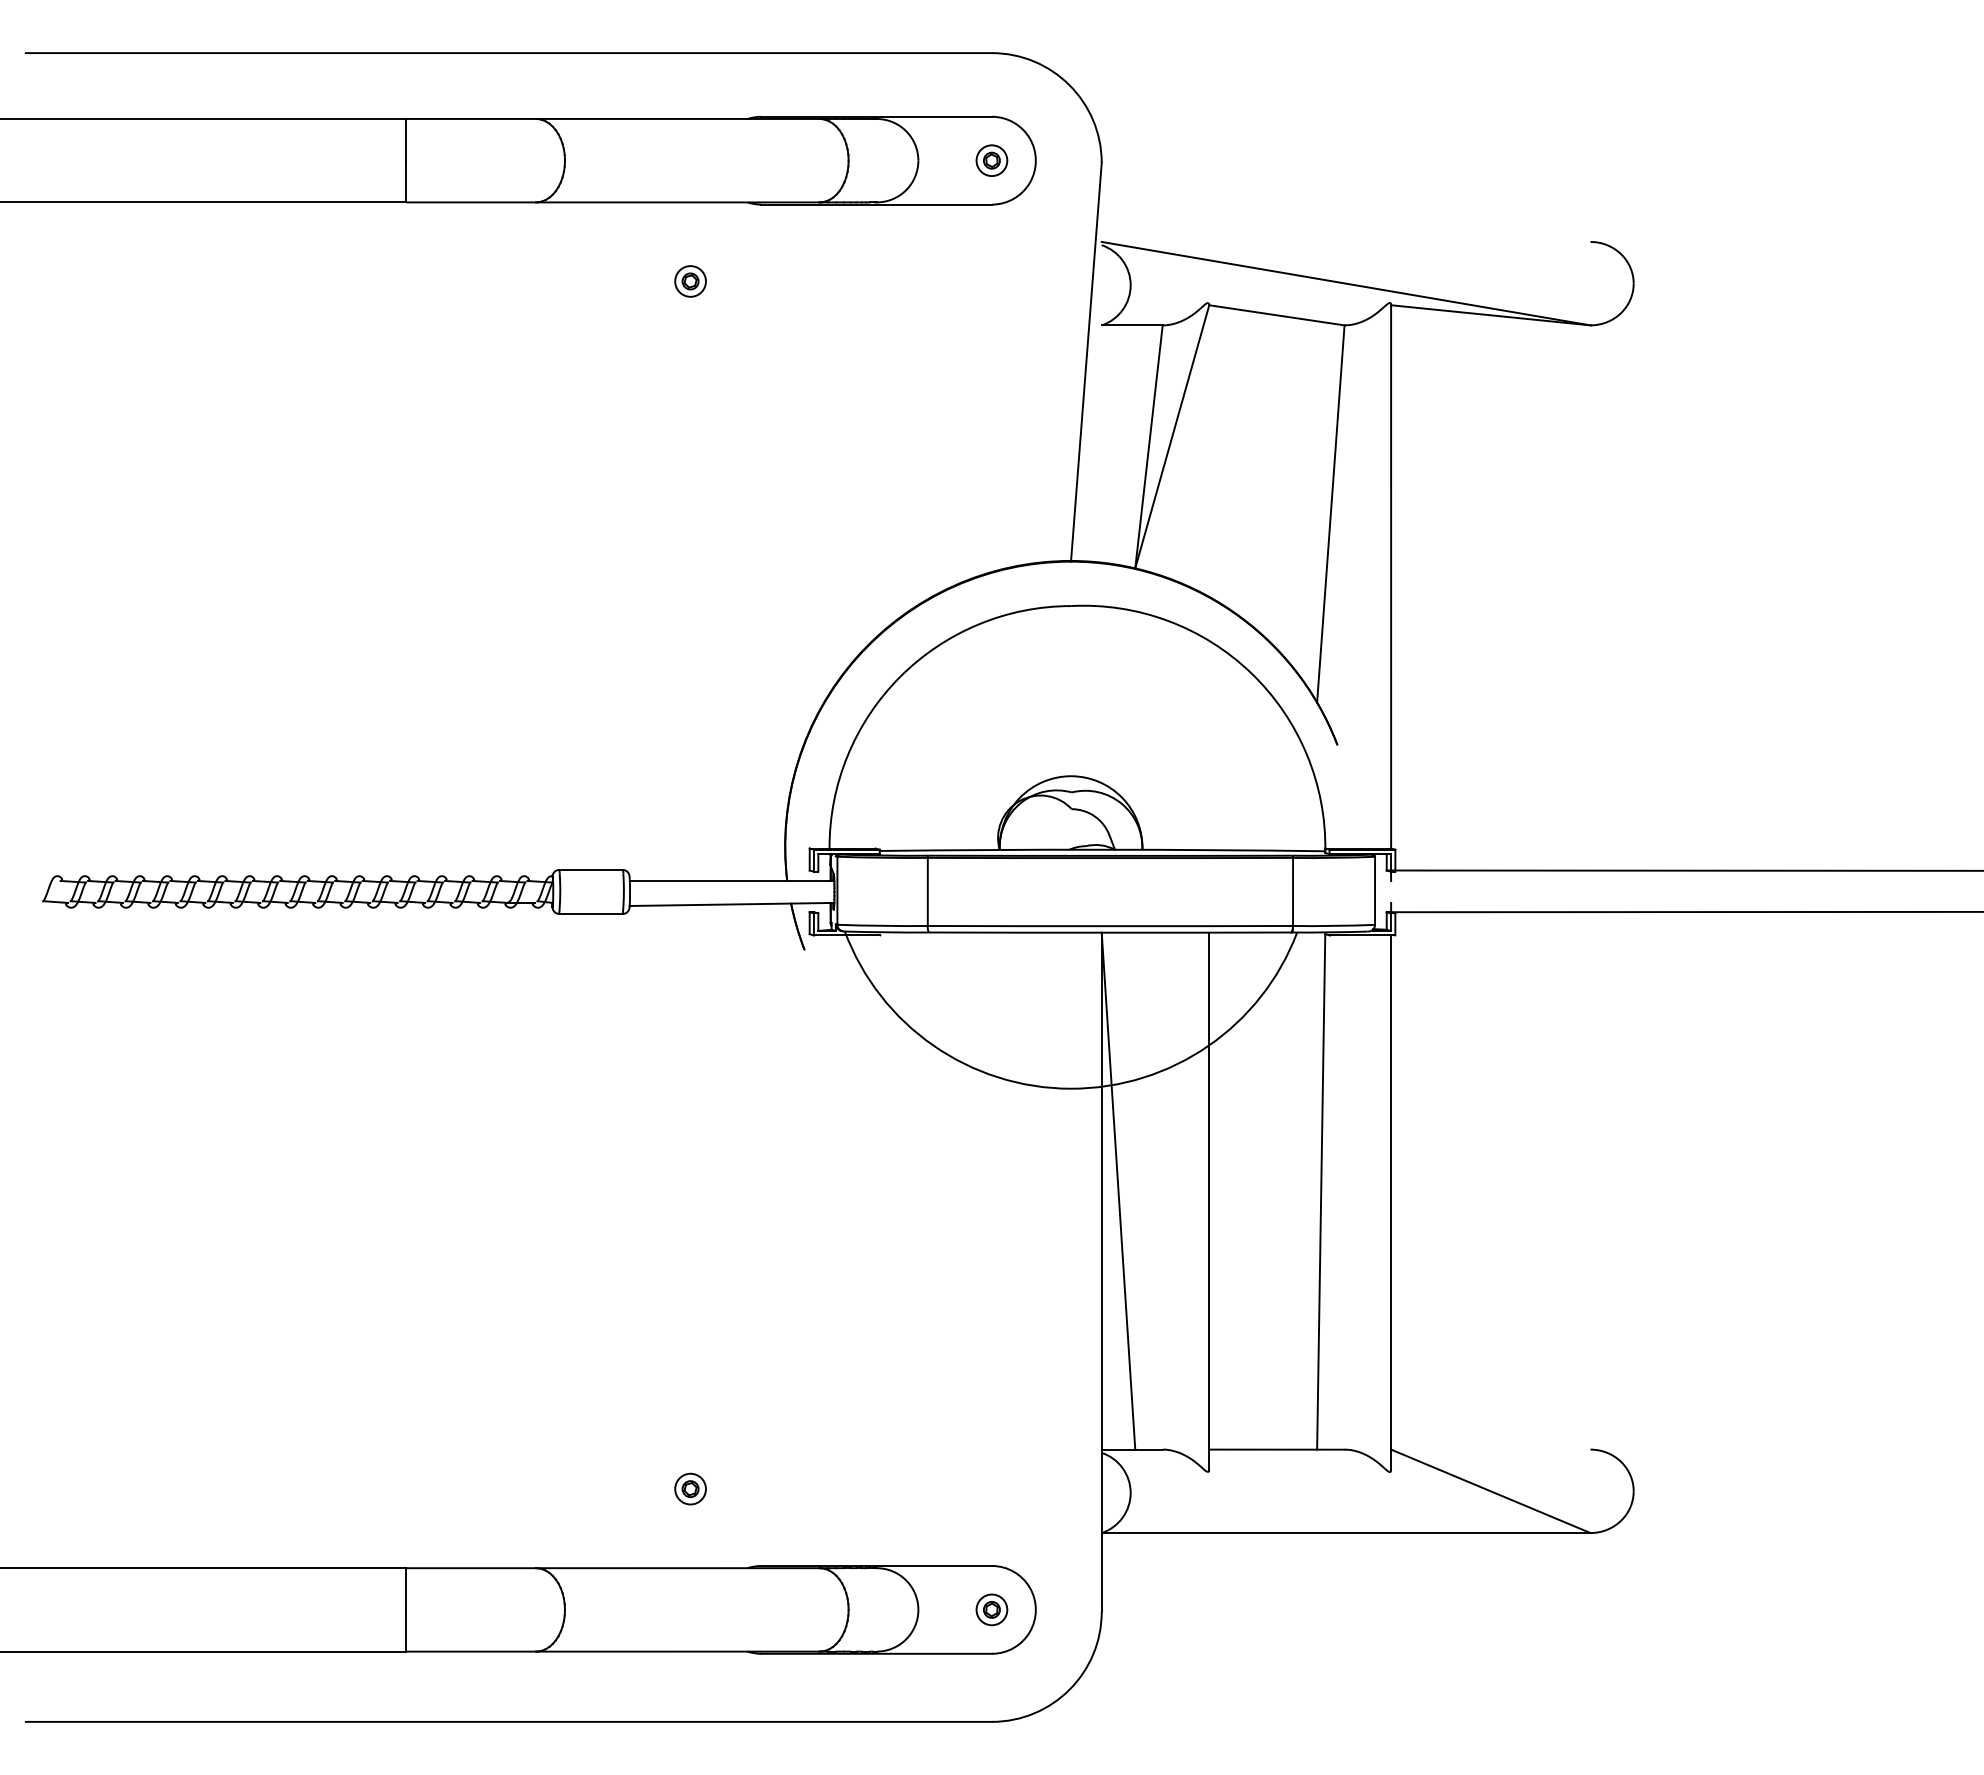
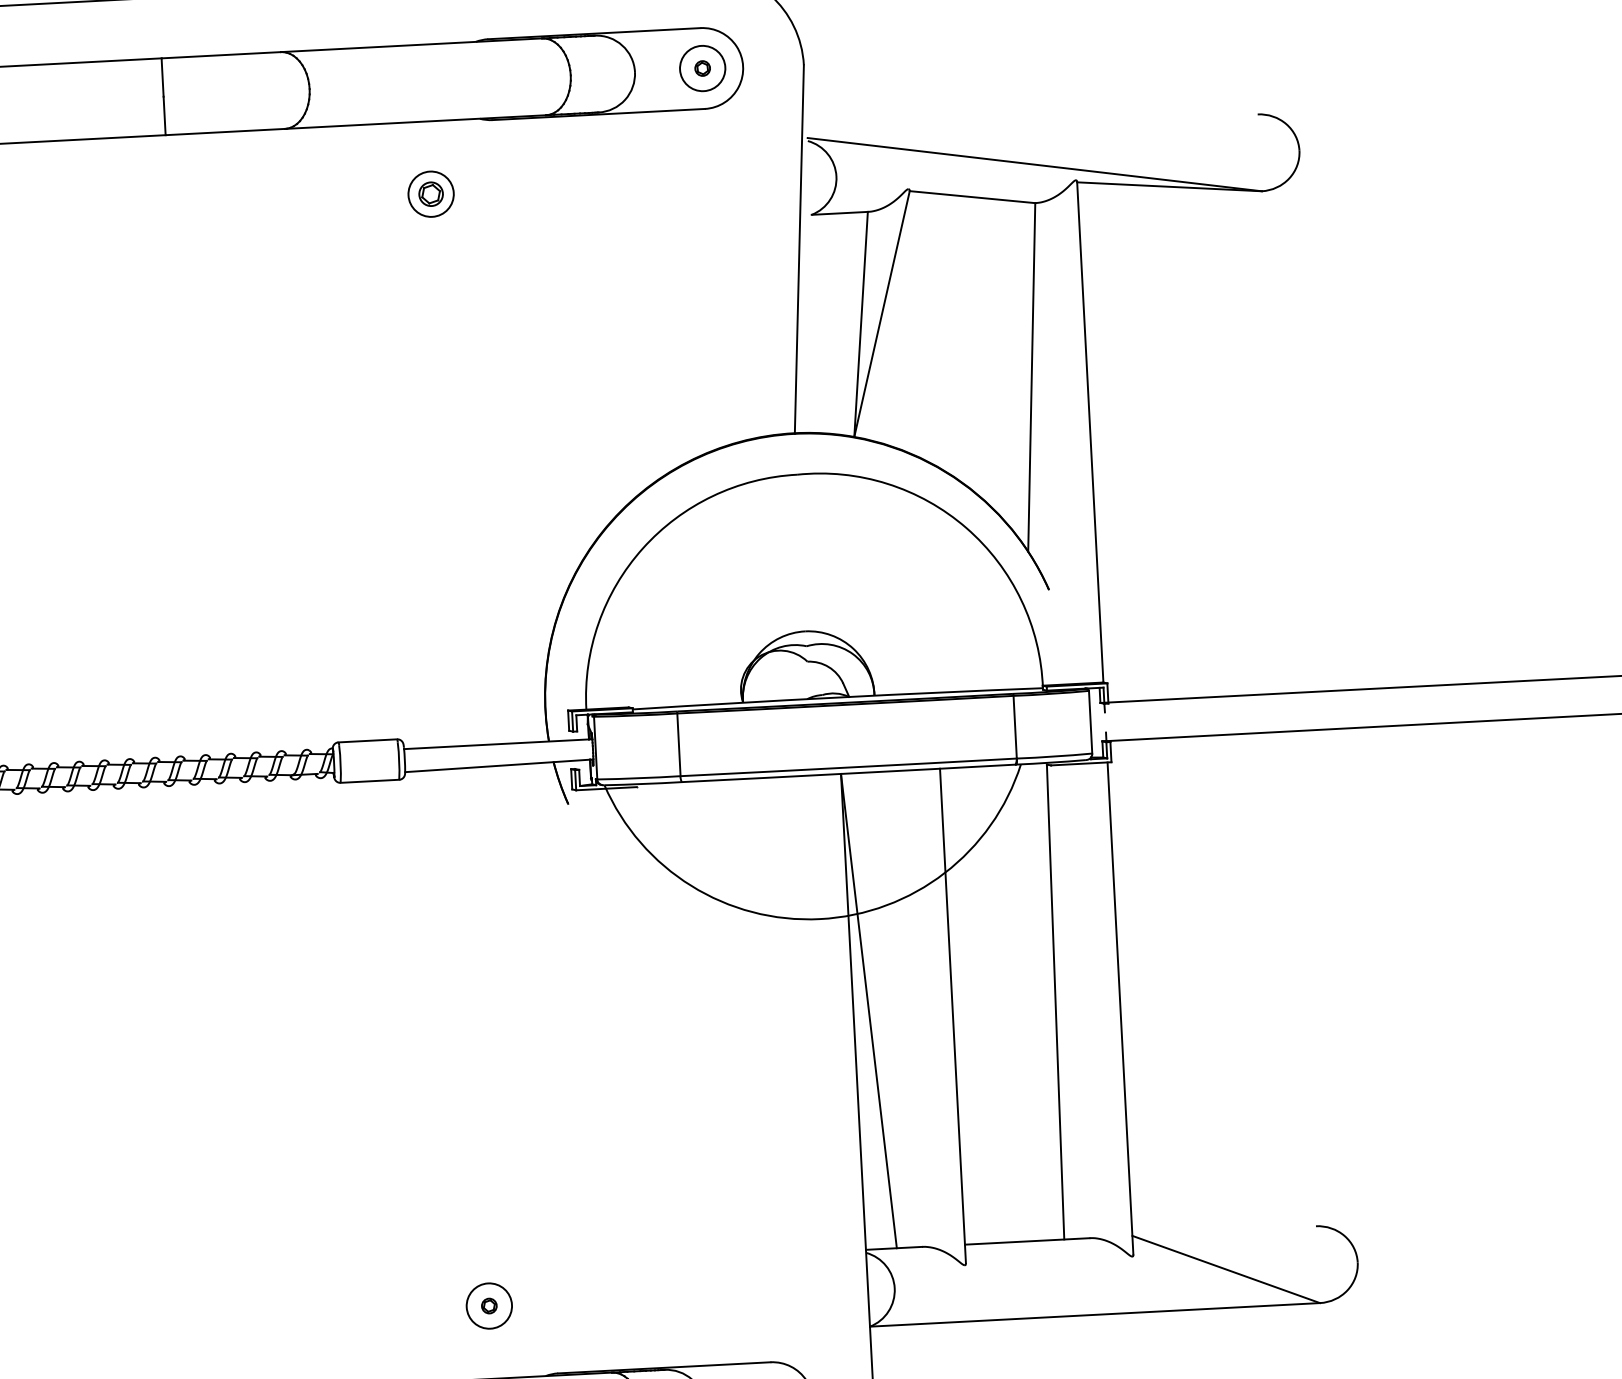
circle: (991, 160) -> (702, 68), size x1.6
part: (690, 281) -> (431, 194), size x1.6
circle: (690, 1488) -> (489, 1305), size x1.6

